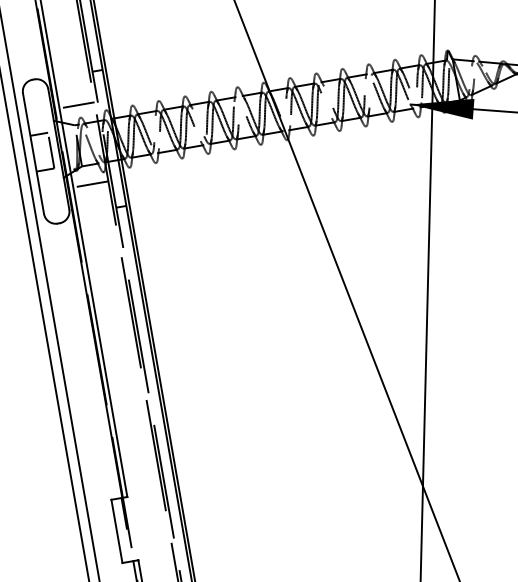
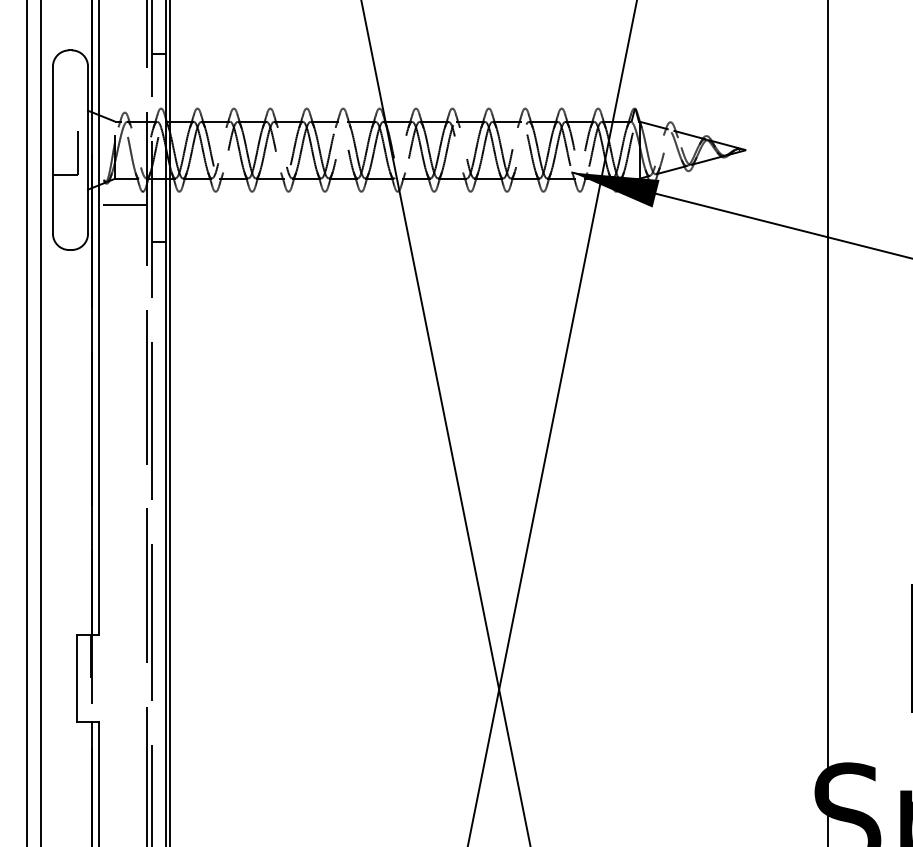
line: (74, 105) -> (119, 95), removed
line: (38, 134) -> (64, 125), removed

